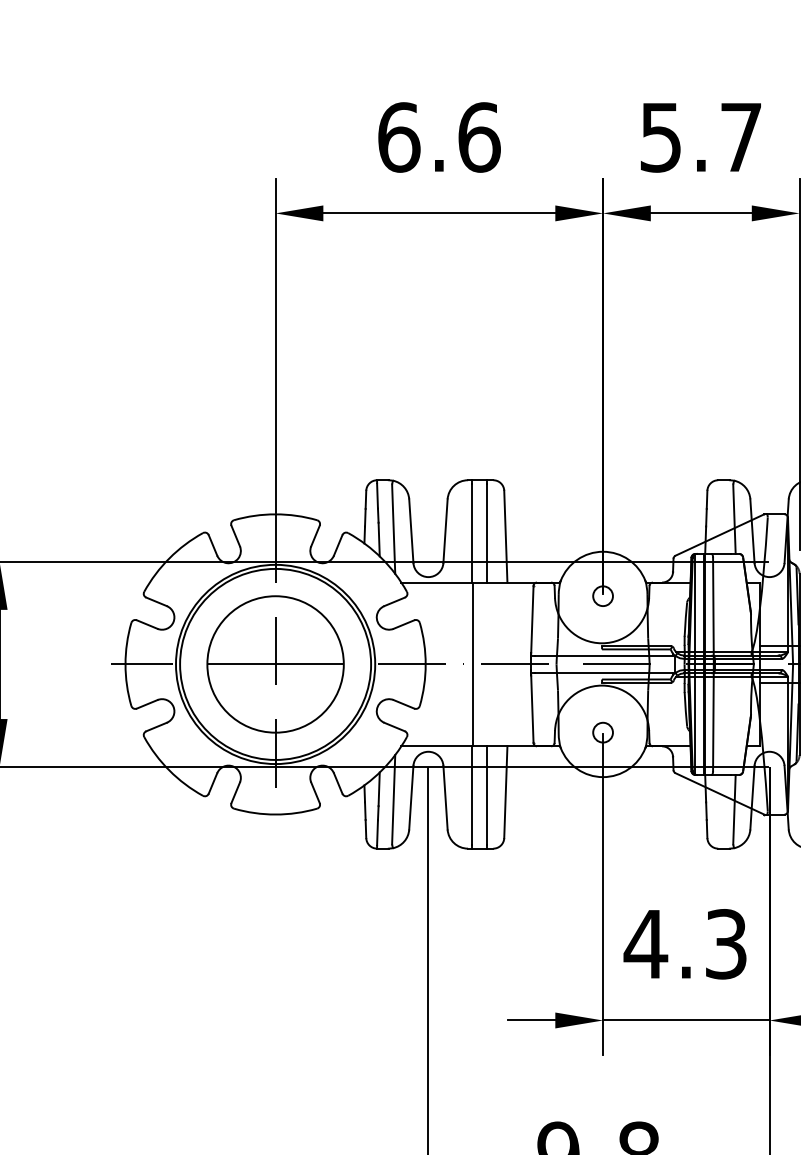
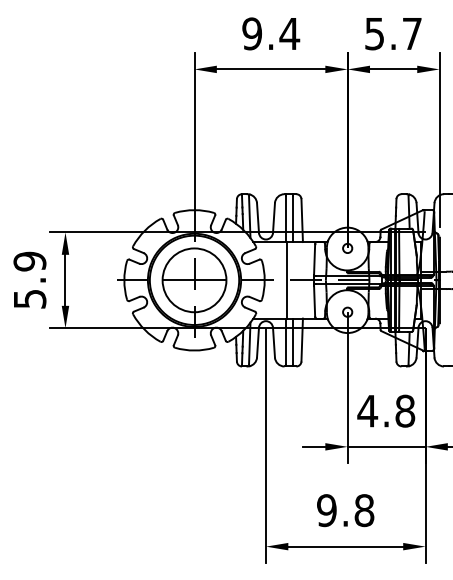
text: (440, 136) -> (271, 33), 6.6 -> 9.4
text: (726, 942) -> (405, 410), 4.3 -> 4.8

